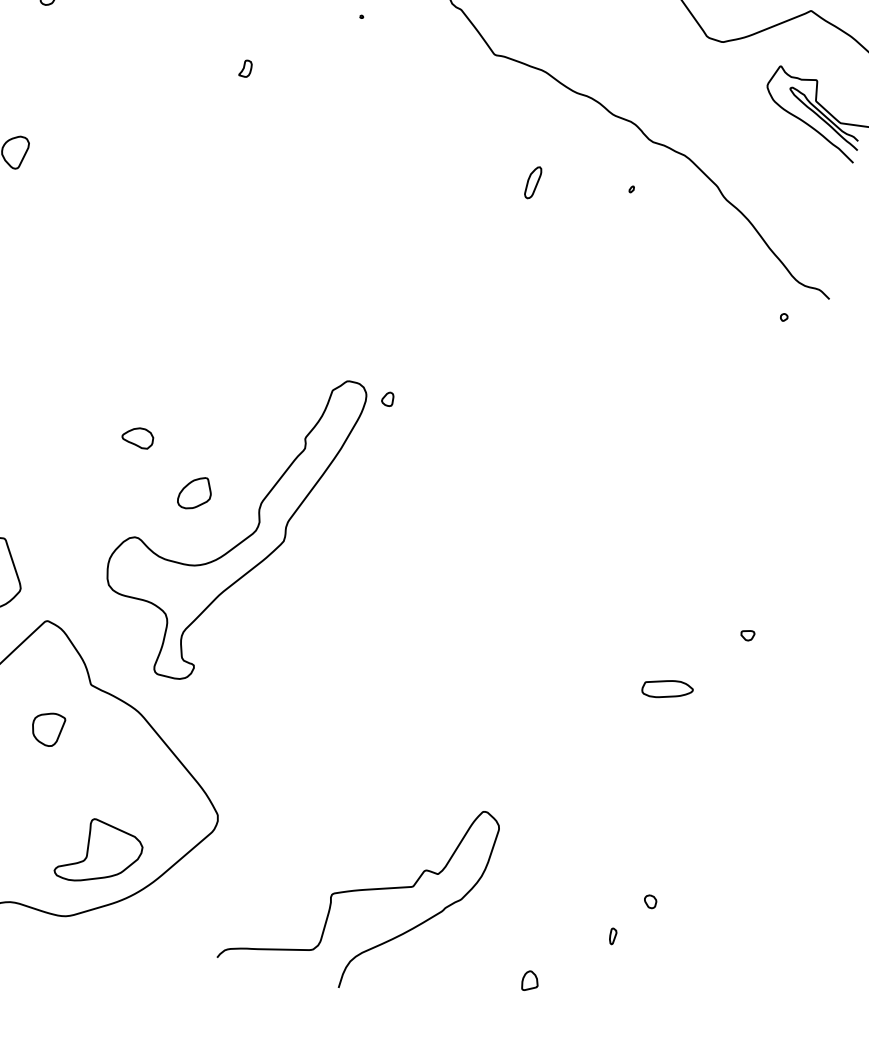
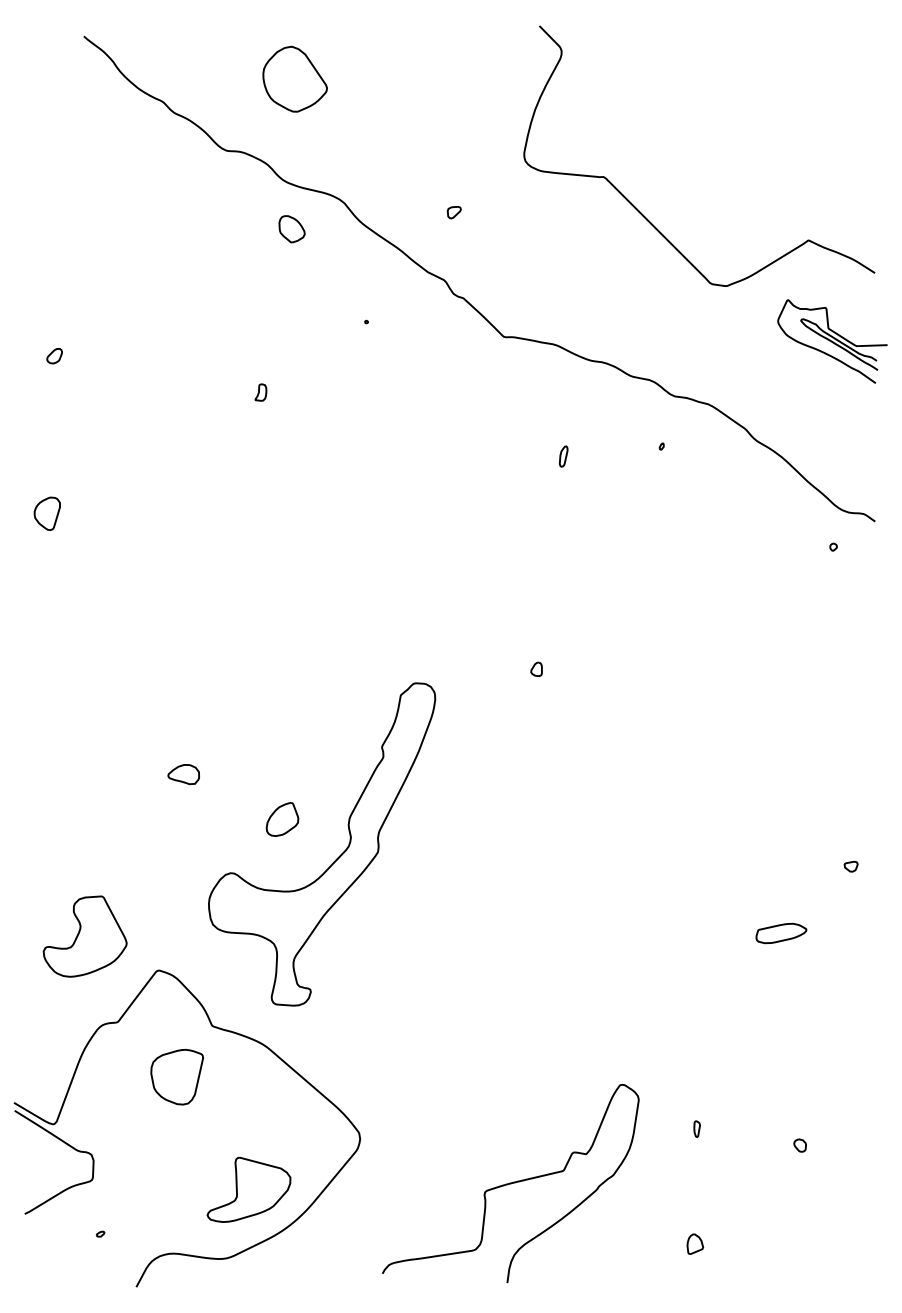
part: (533, 182) -> (563, 456), size x0.62
part: (387, 398) -> (536, 668), moved
part: (137, 437) -> (183, 774), moved
part: (48, 728) -> (177, 1076), size x1.67
part: (612, 935) -> (696, 1128), moved

